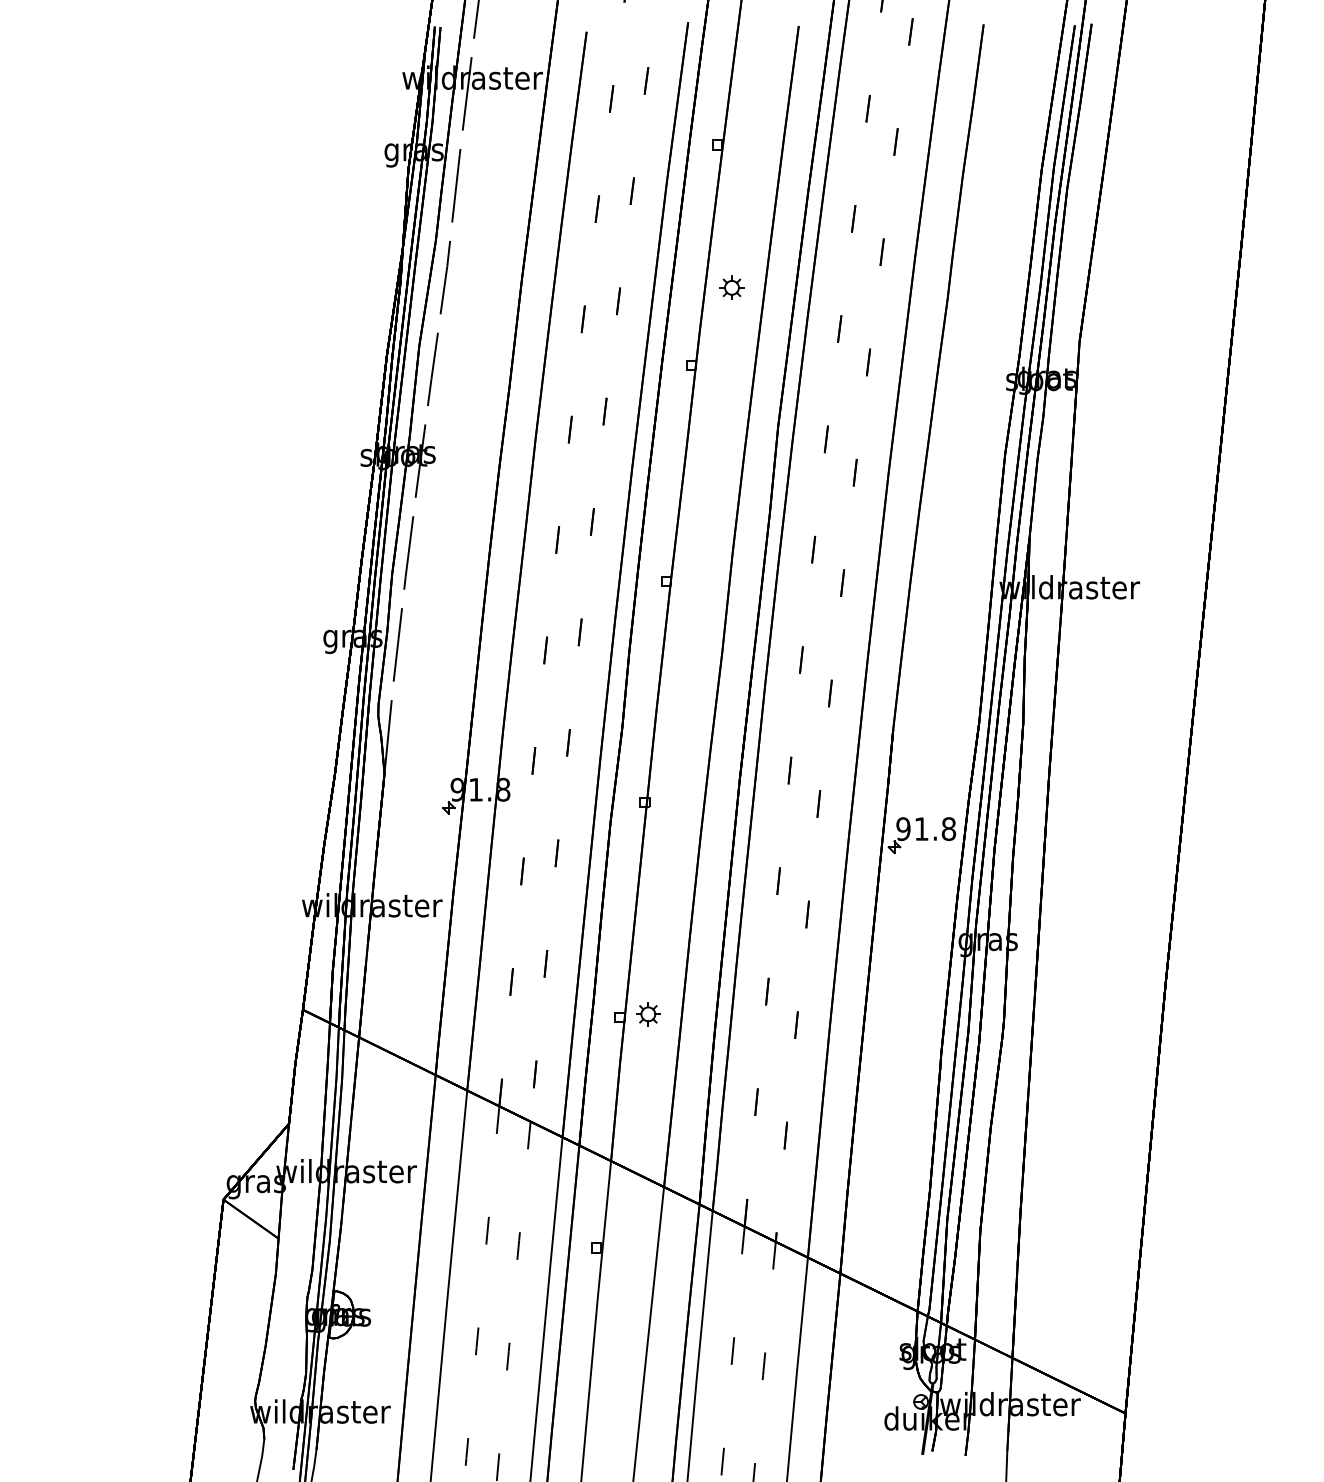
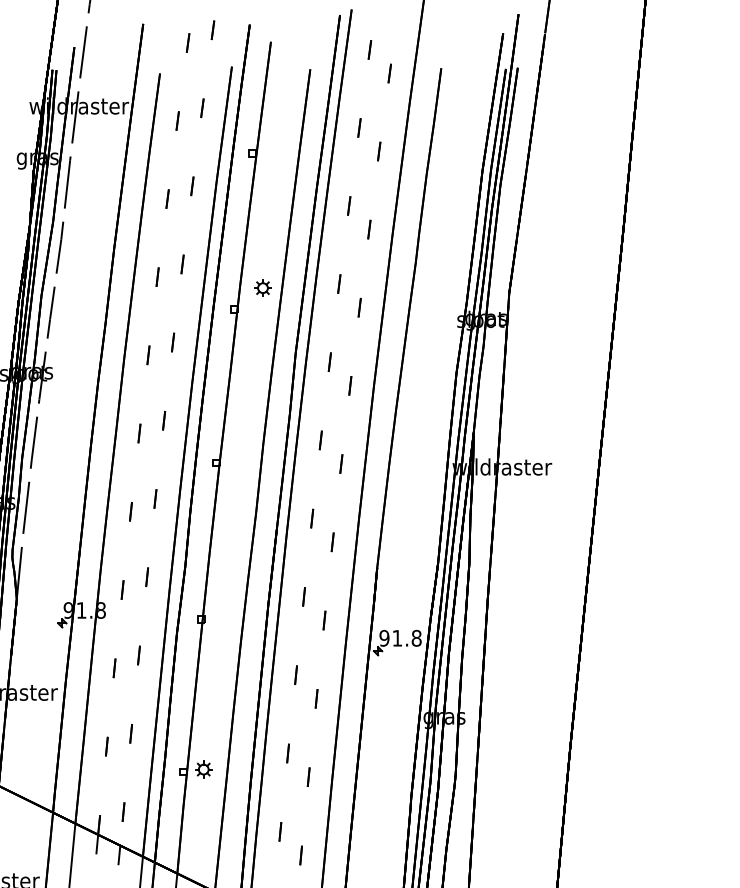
part: (731, 287) -> (262, 287), moved

